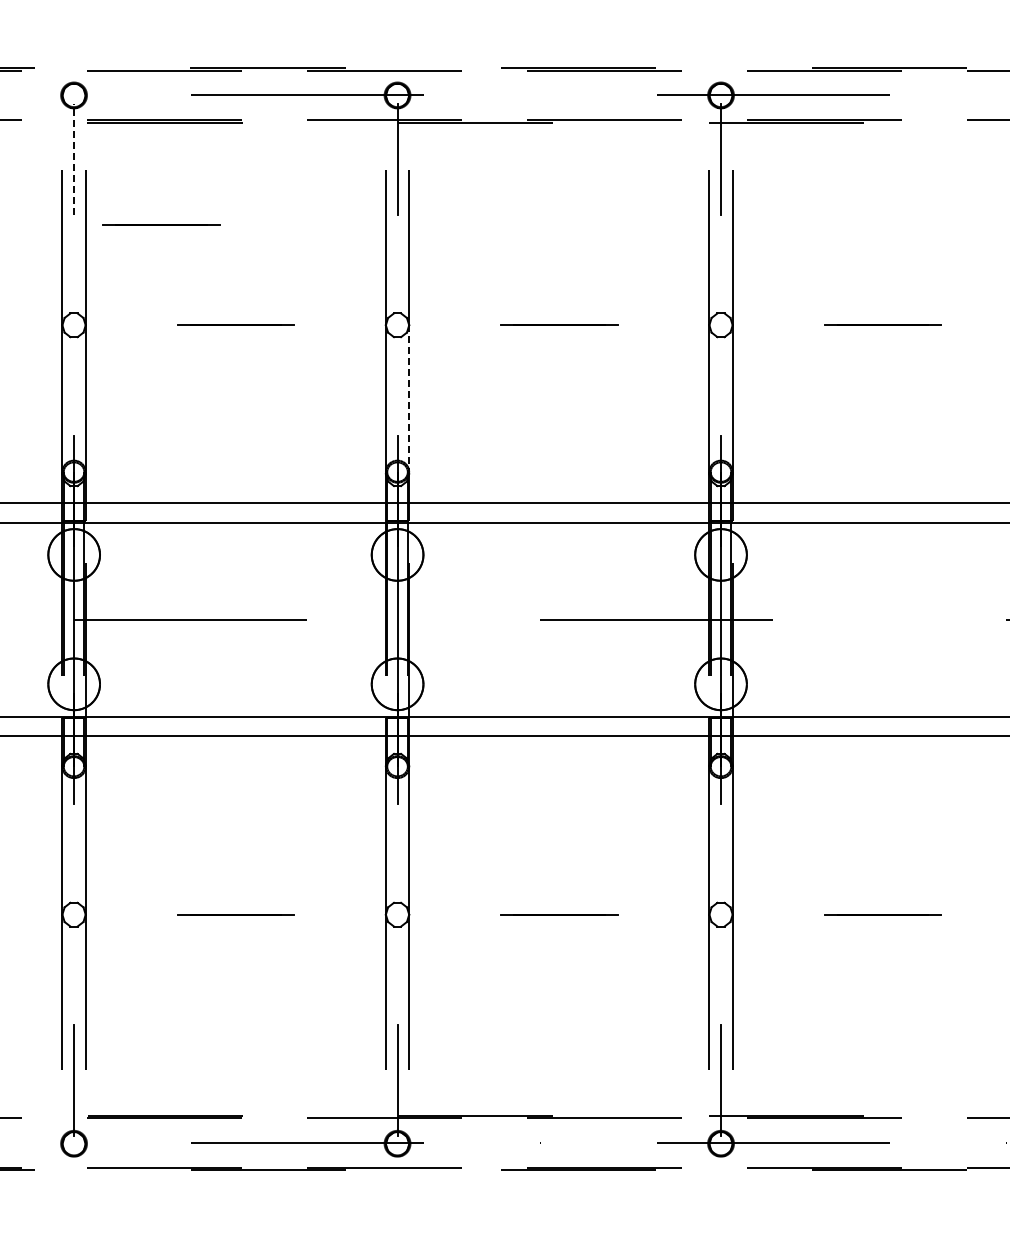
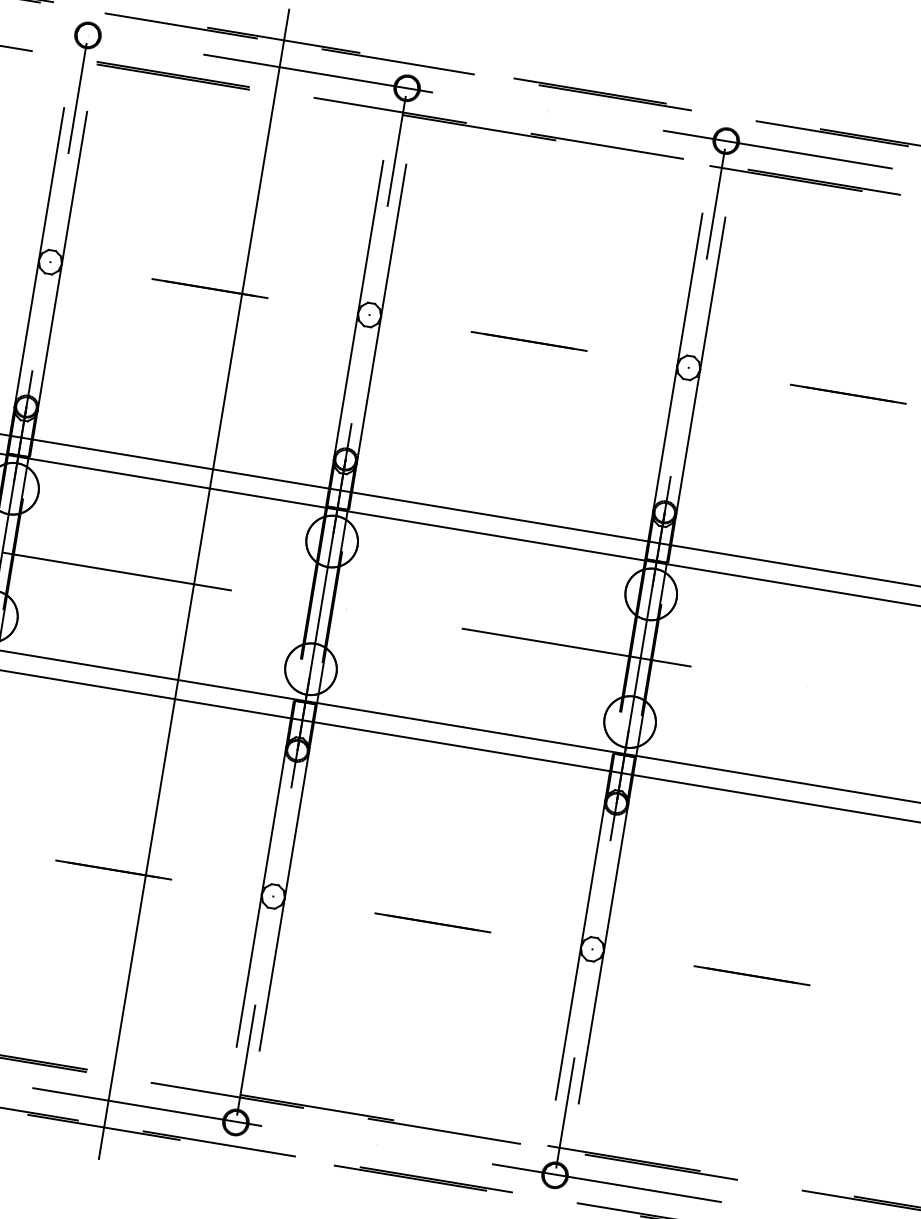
line: (74, 158) -> (78, 97), dashed -> solid
line: (161, 224) -> (153, 177), removed
line: (409, 400) -> (369, 391), dashed -> solid
line: (268, 619) -> (194, 584), added

